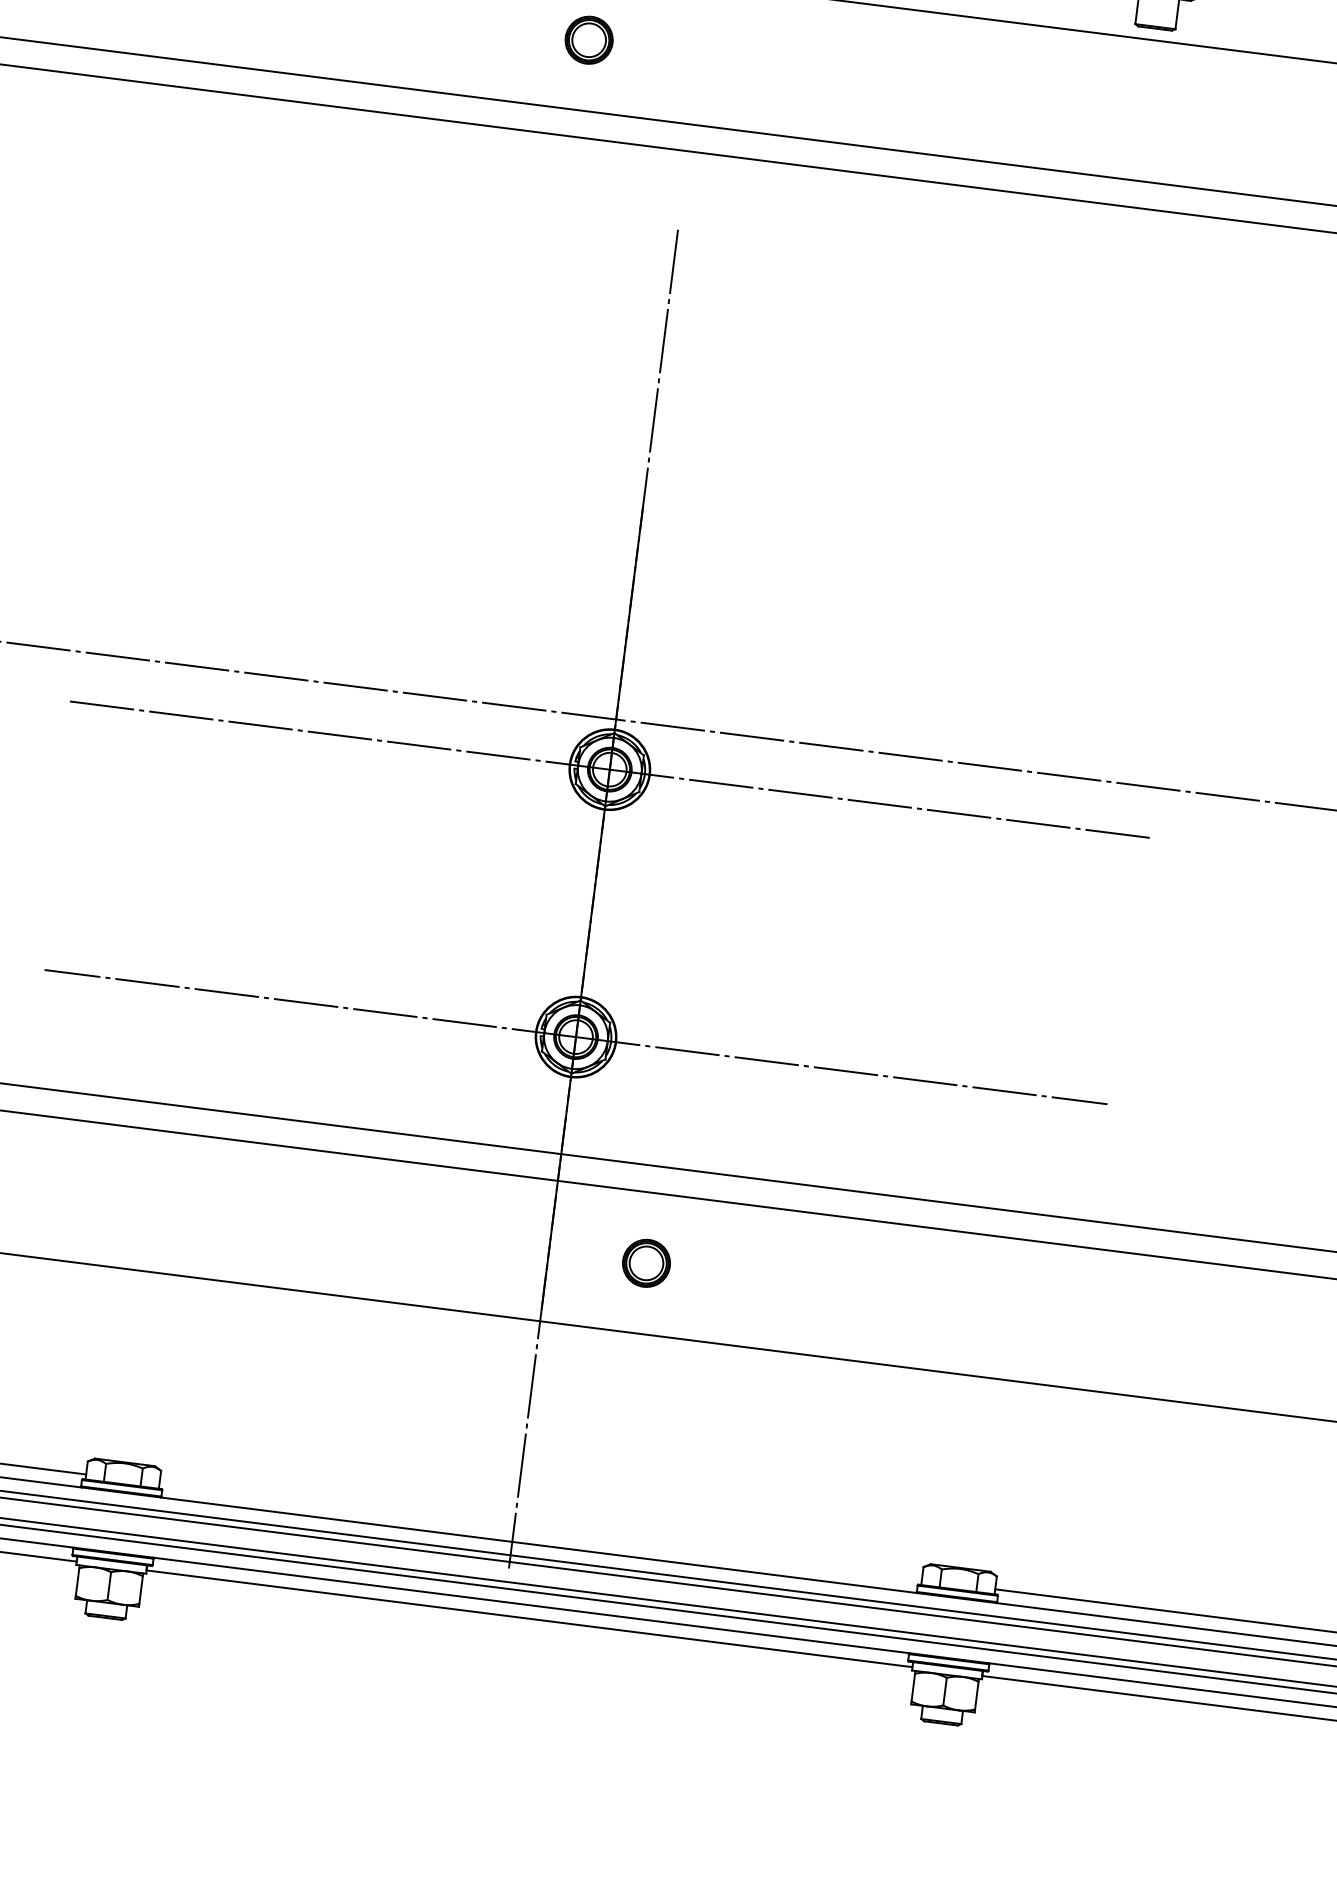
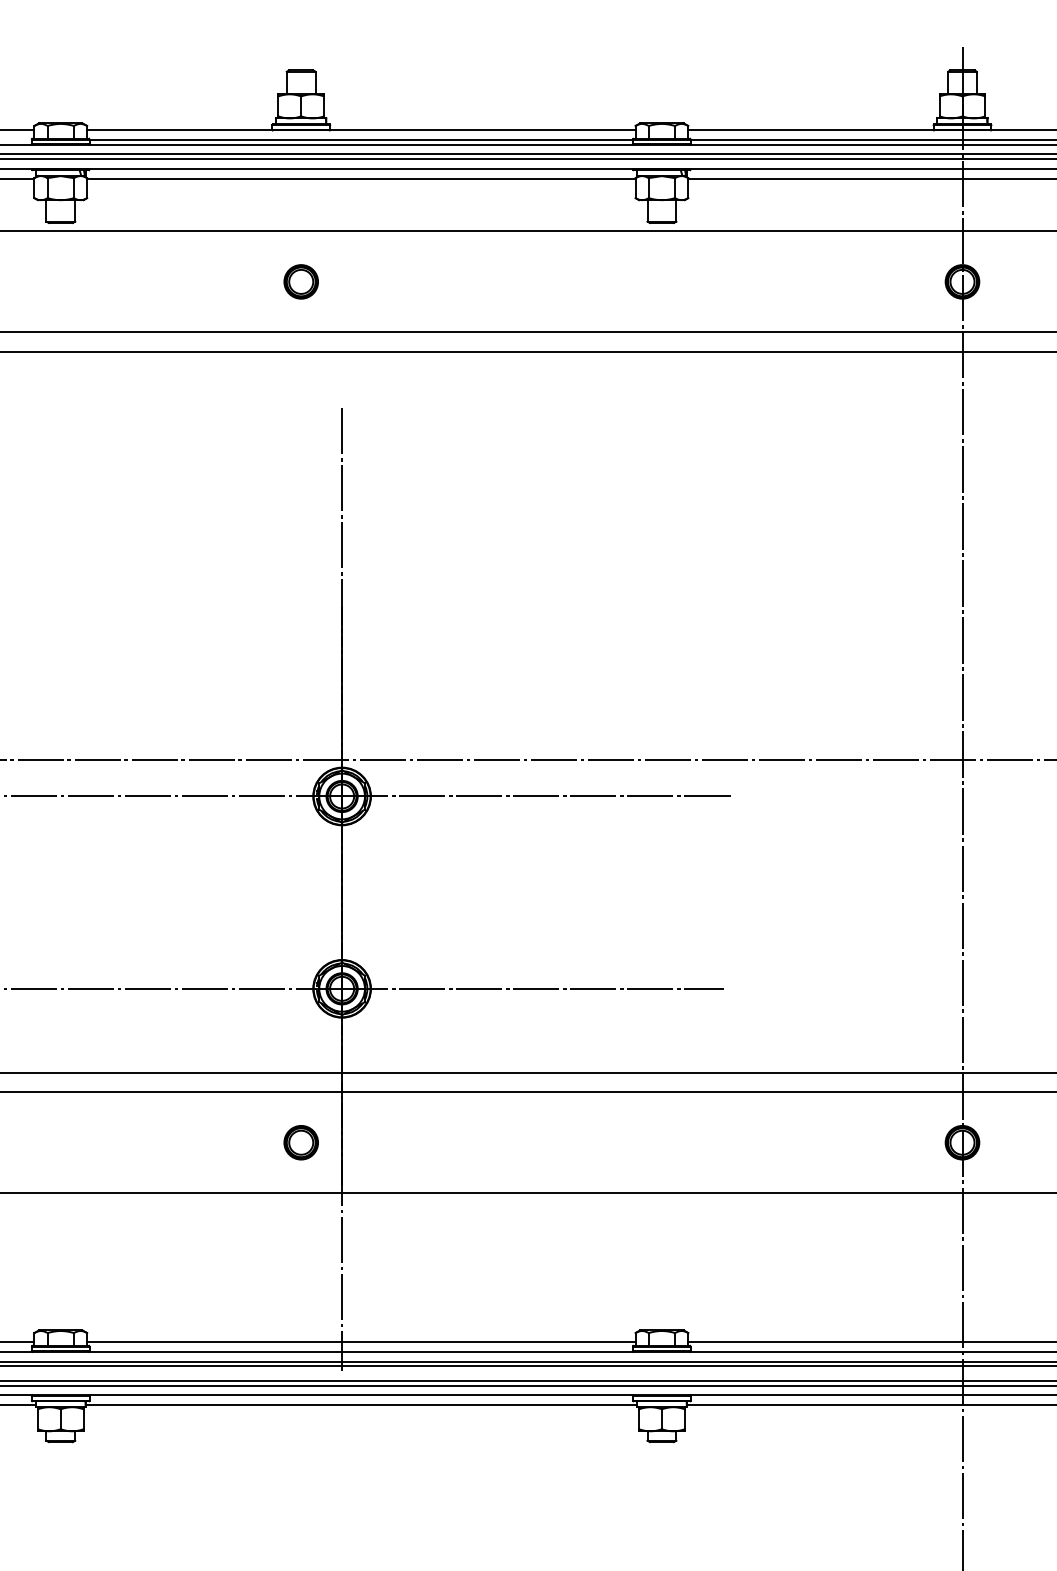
part: (588, 39) -> (300, 281), moved
part: (645, 1262) -> (300, 1142), moved
line: (540, 1532) -> (361, 1342), added

